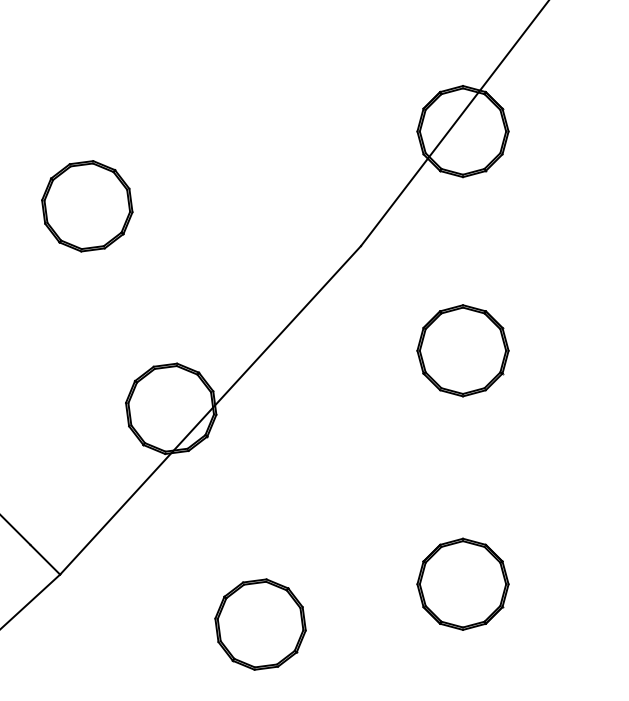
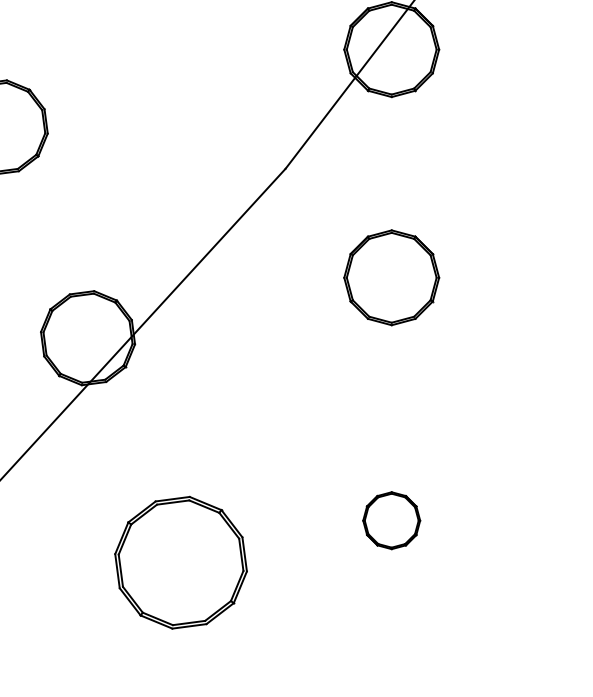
part: (462, 583) -> (391, 519), size x0.6
part: (260, 624) -> (180, 562), size x1.4

